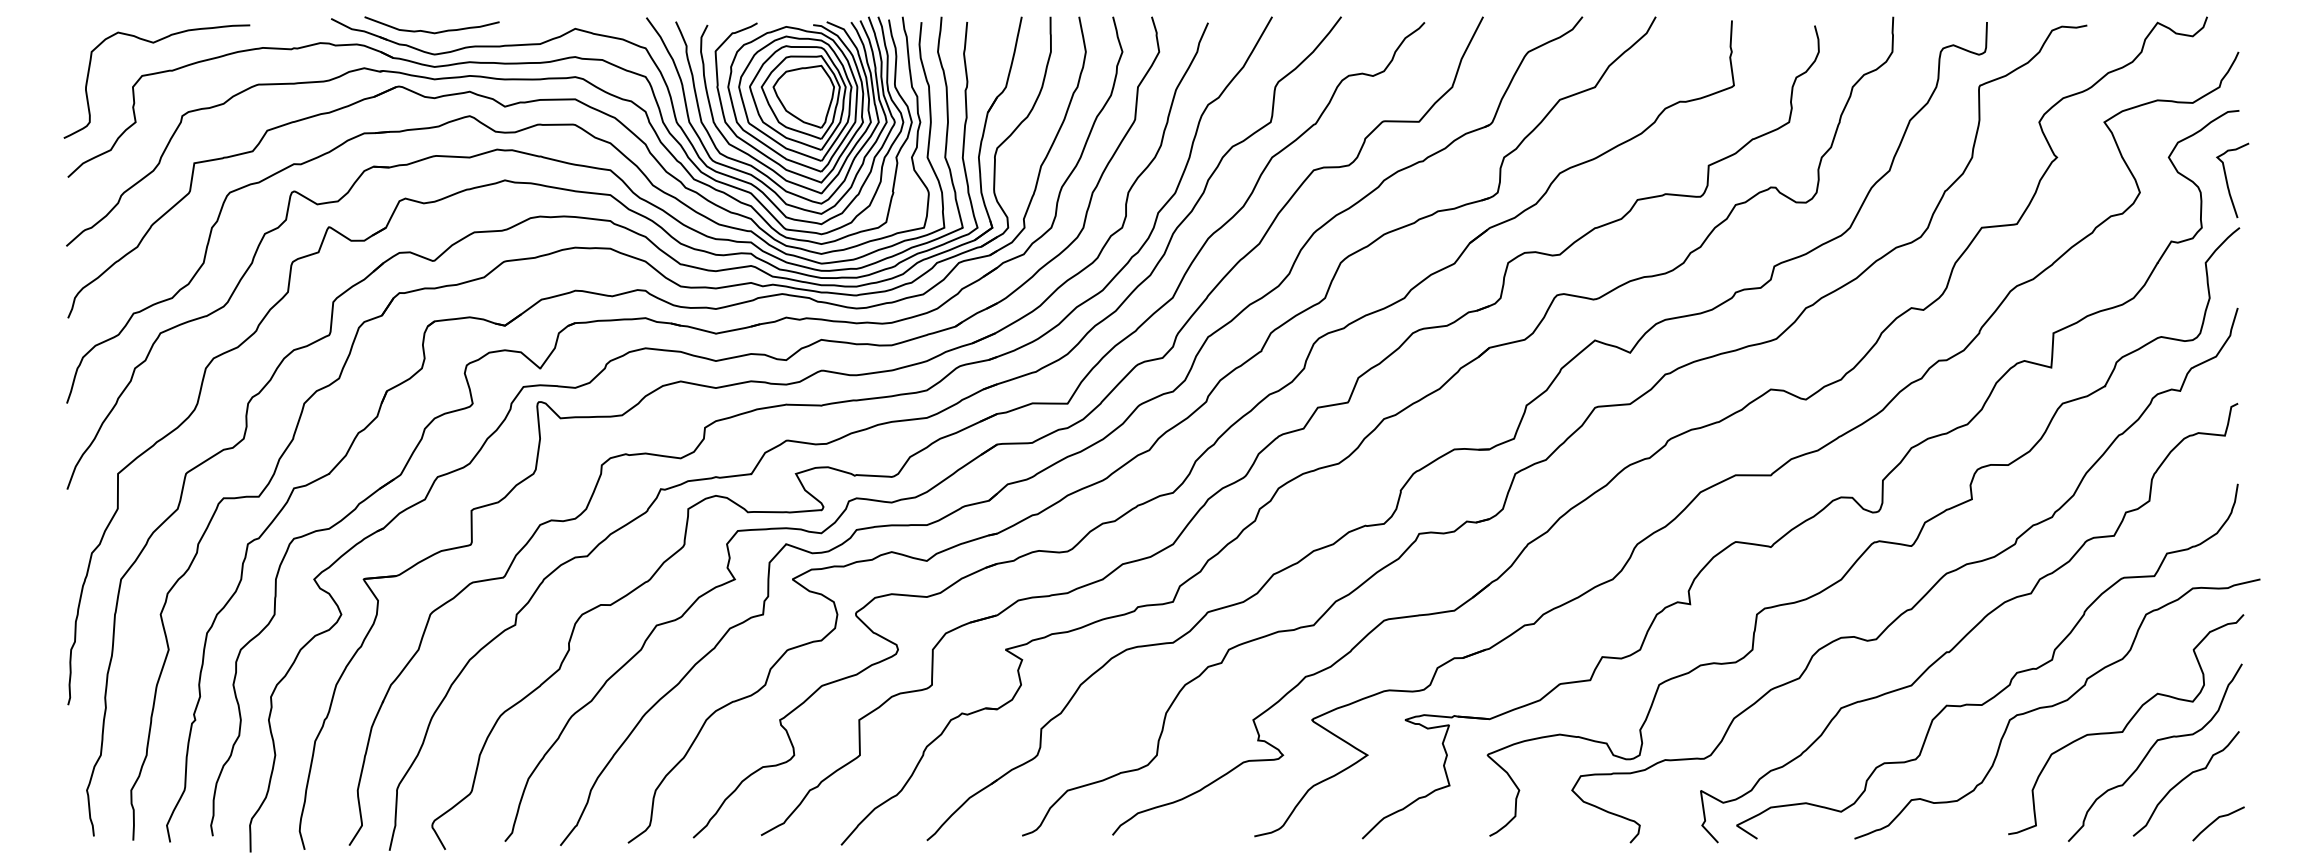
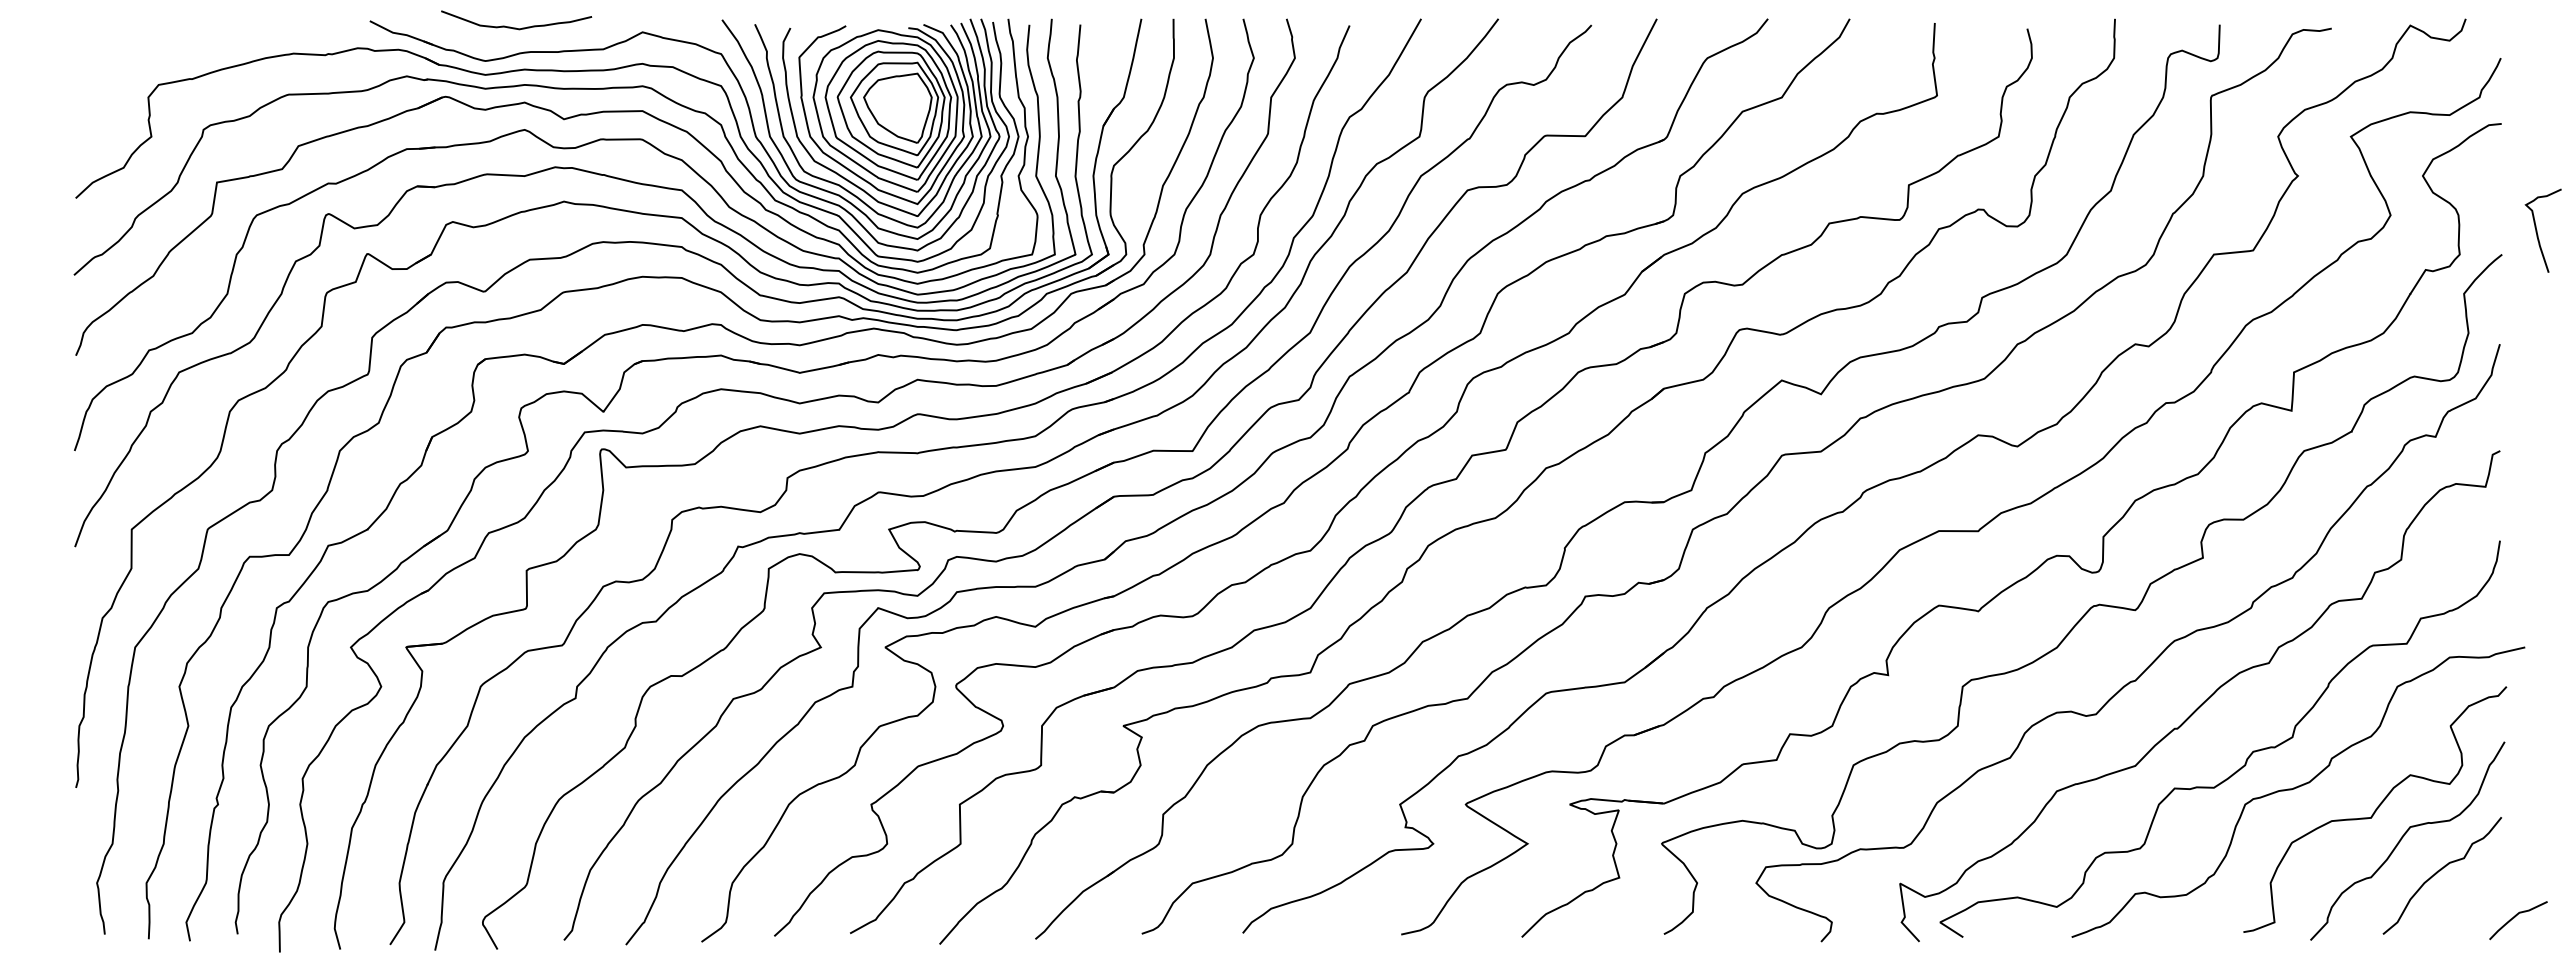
curve: (431, 31) -> (516, 27), moved
curve: (154, 43) -> (172, 48), removed
curve: (2227, 180) -> (2537, 230), moved
curve: (2215, 821) -> (2515, 917), moved

